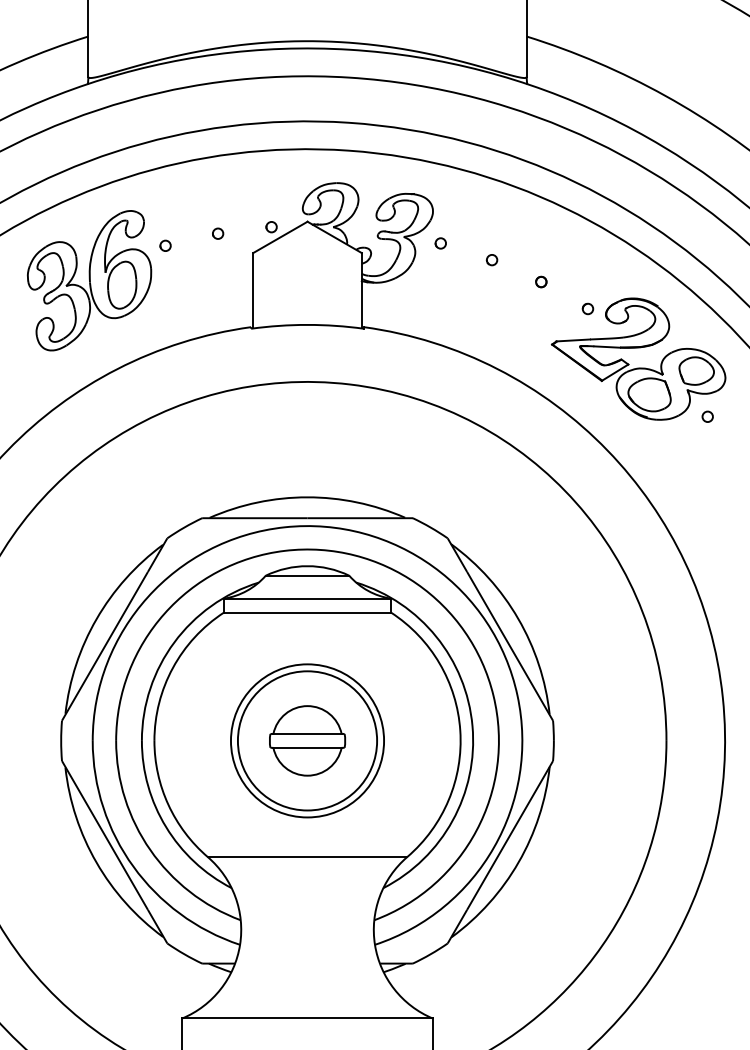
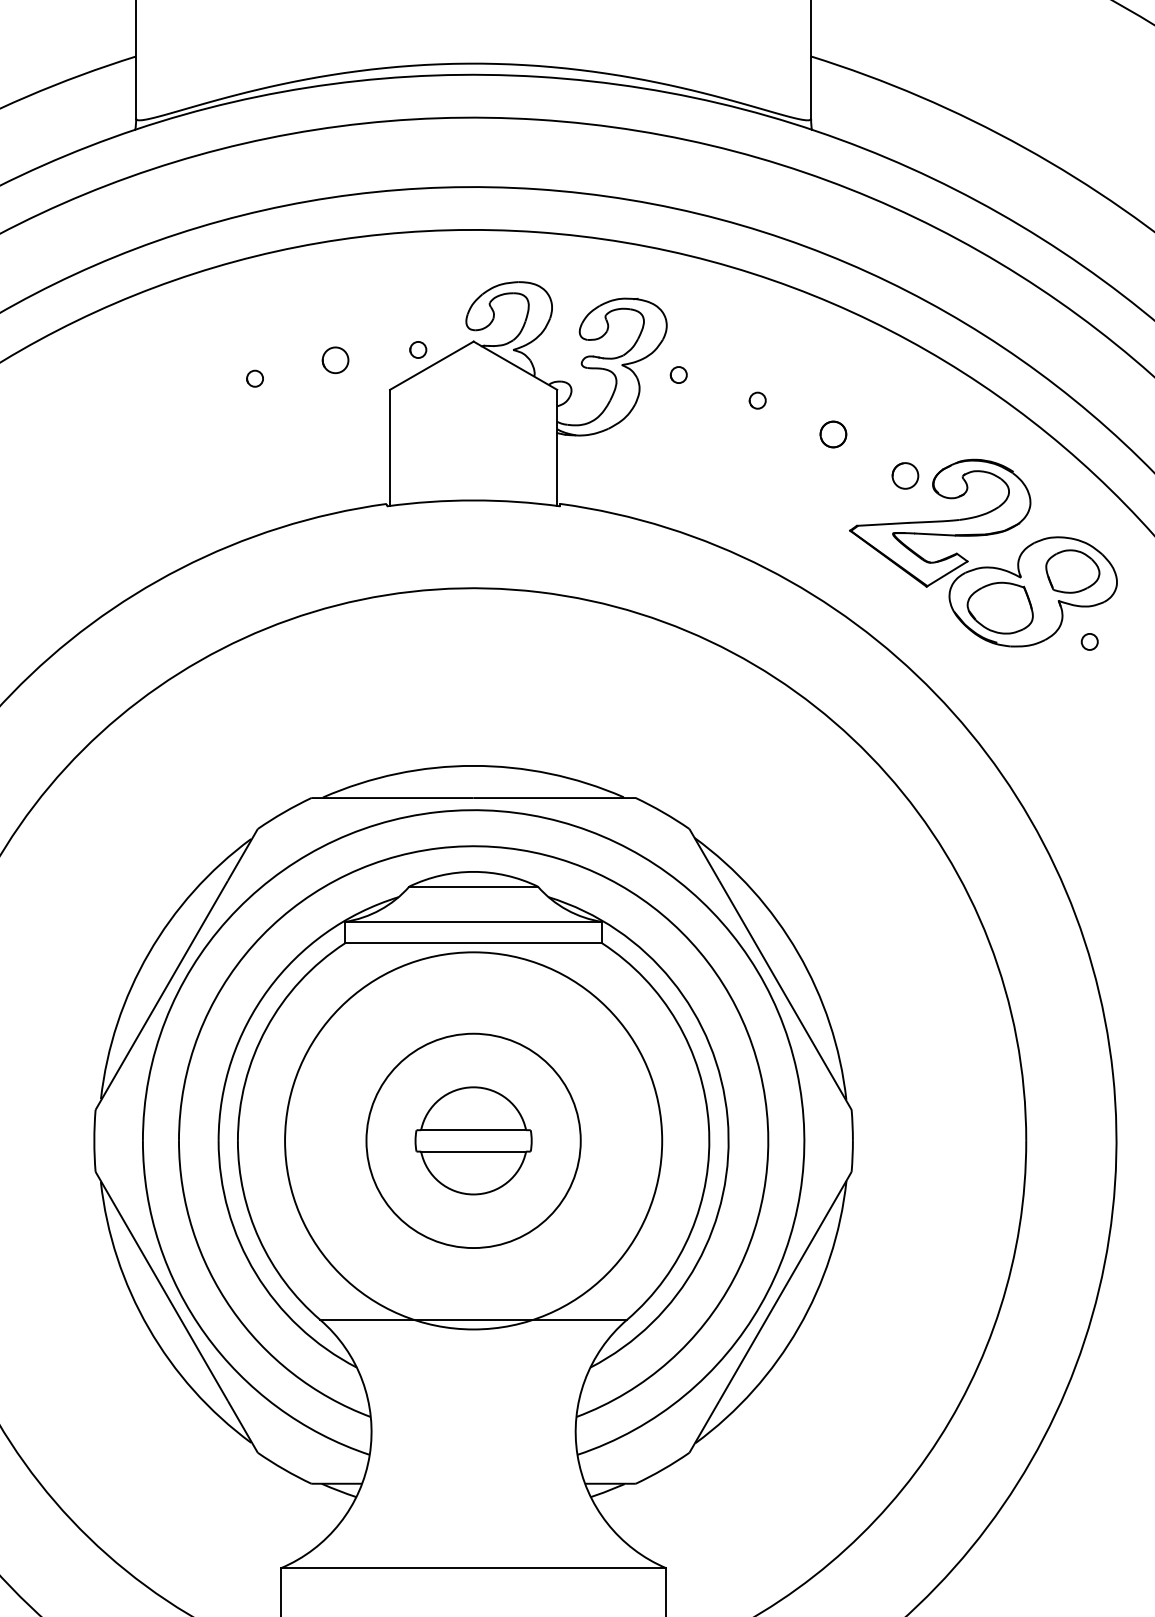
circle: (218, 233) -> (336, 359), size x1.6
part: (89, 280) -> (137, 432), removed
part: (541, 281) -> (833, 433), size x1.6
part: (587, 308) -> (904, 475), size x1.6
circle: (307, 740) -> (473, 1140), size x1.6

